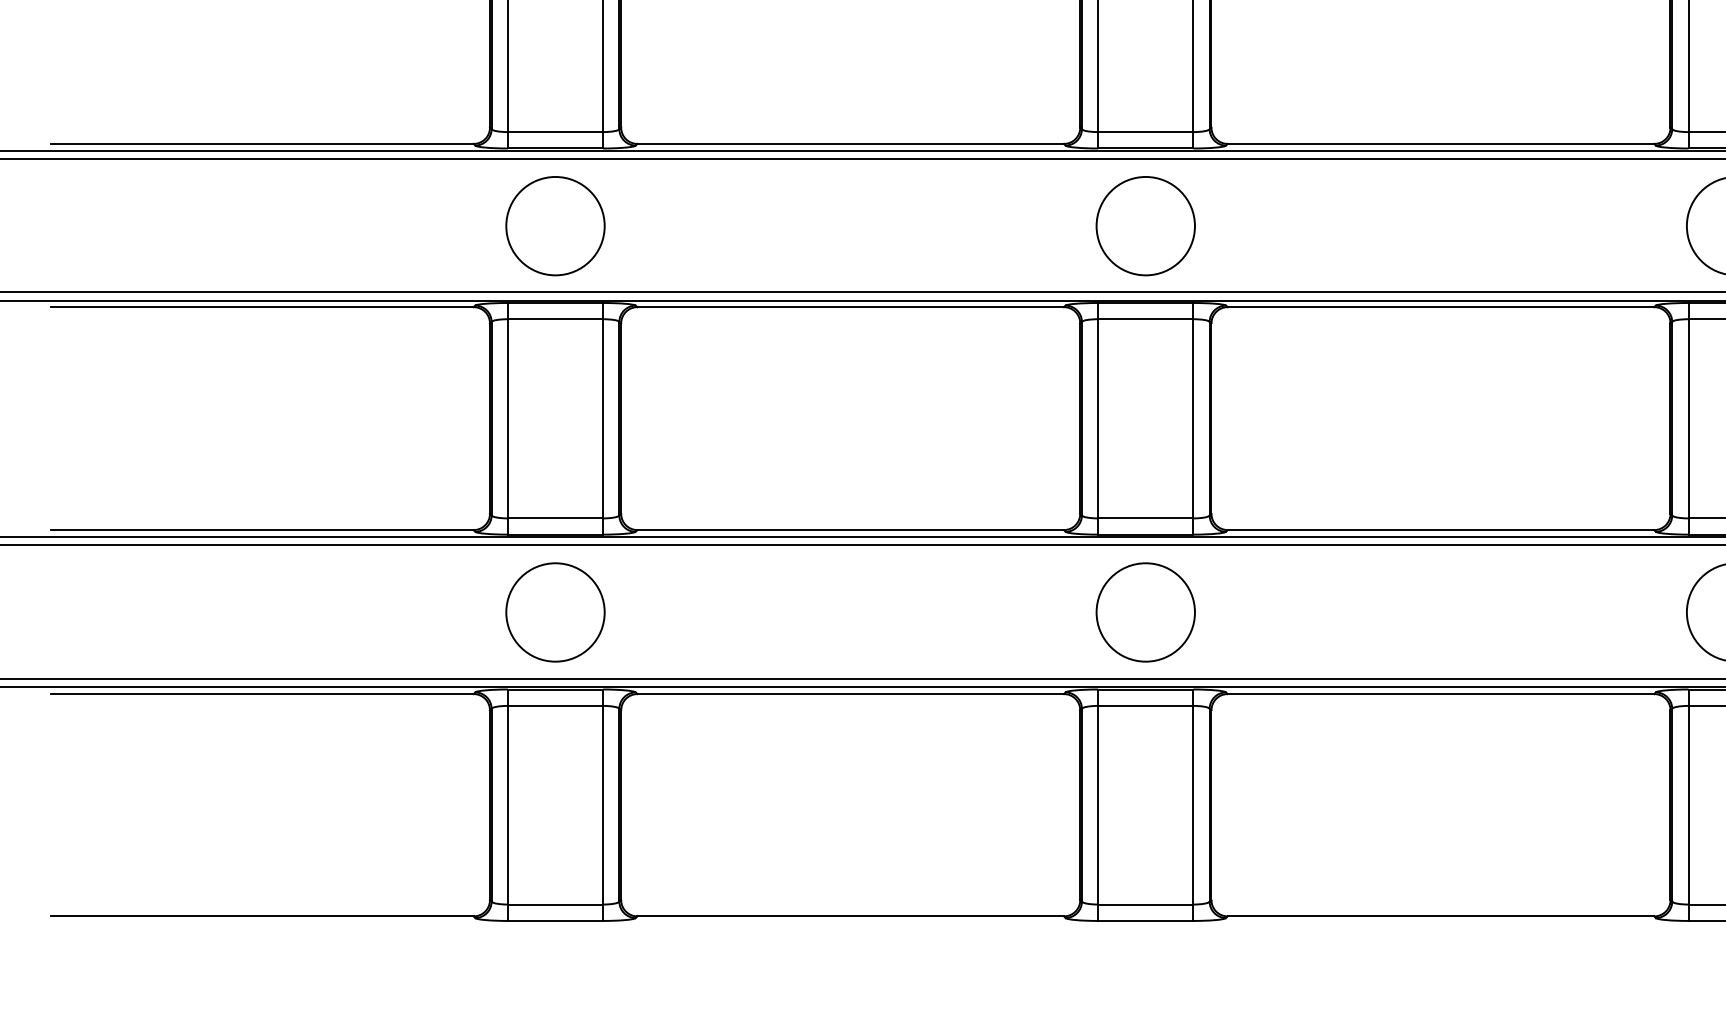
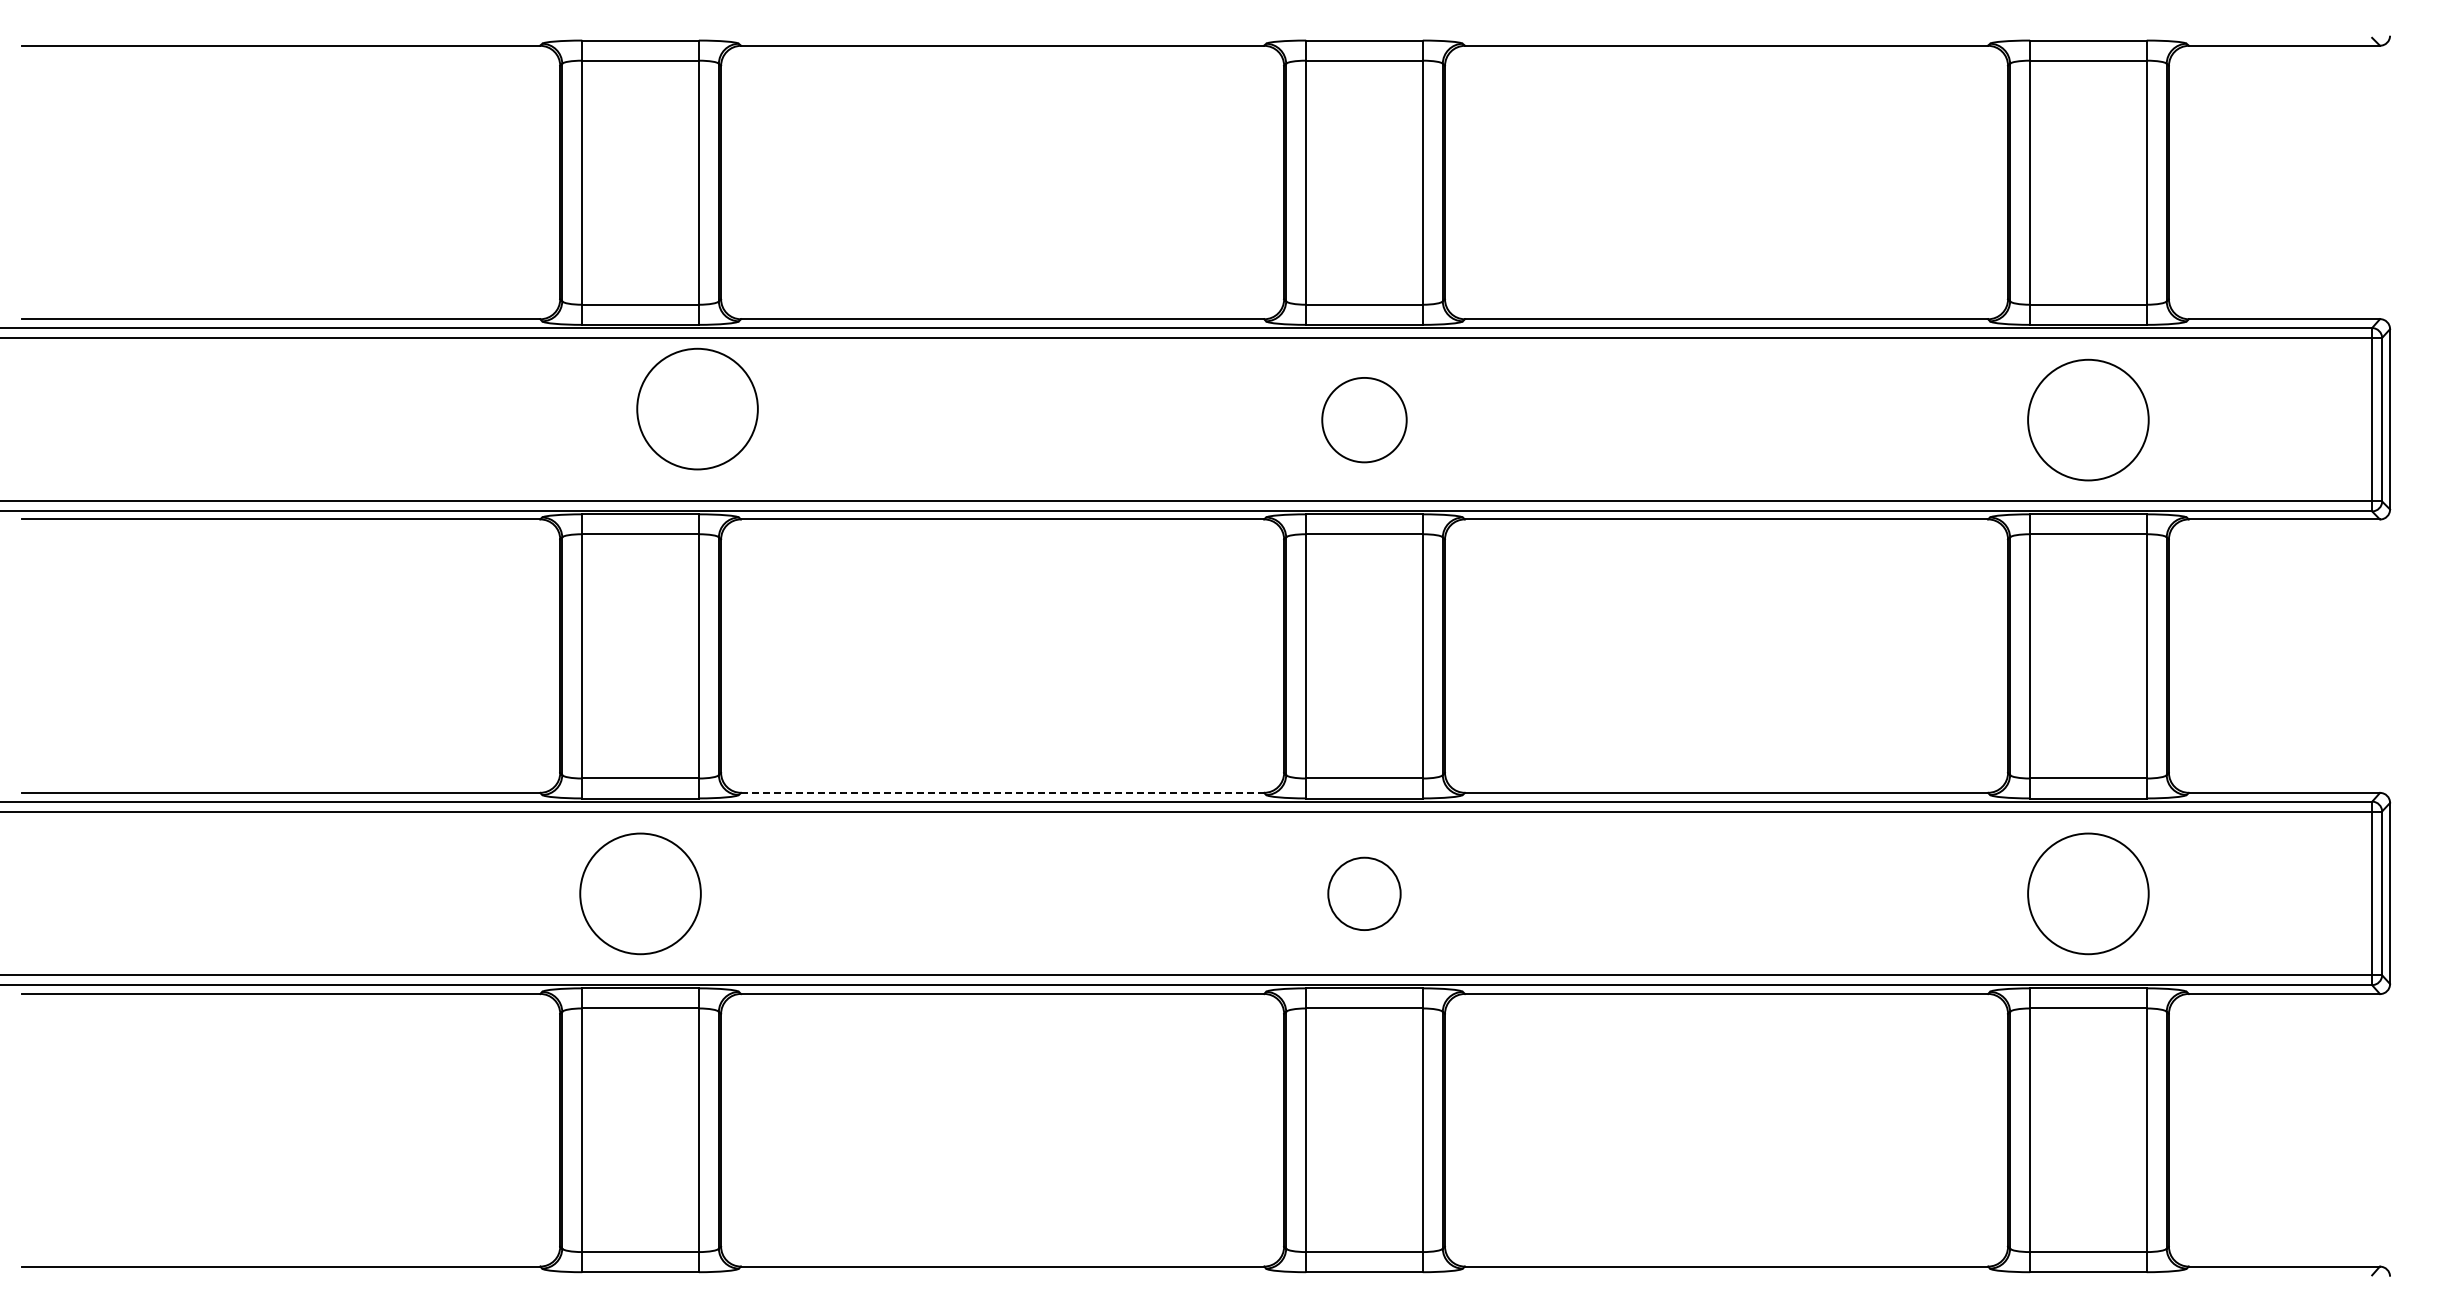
circle: (555, 225) -> (697, 408), moved
circle: (1145, 225) -> (1364, 419), size x0.7
line: (850, 529) -> (1002, 792), solid -> dashed
circle: (1145, 612) -> (1364, 893), size x0.6

